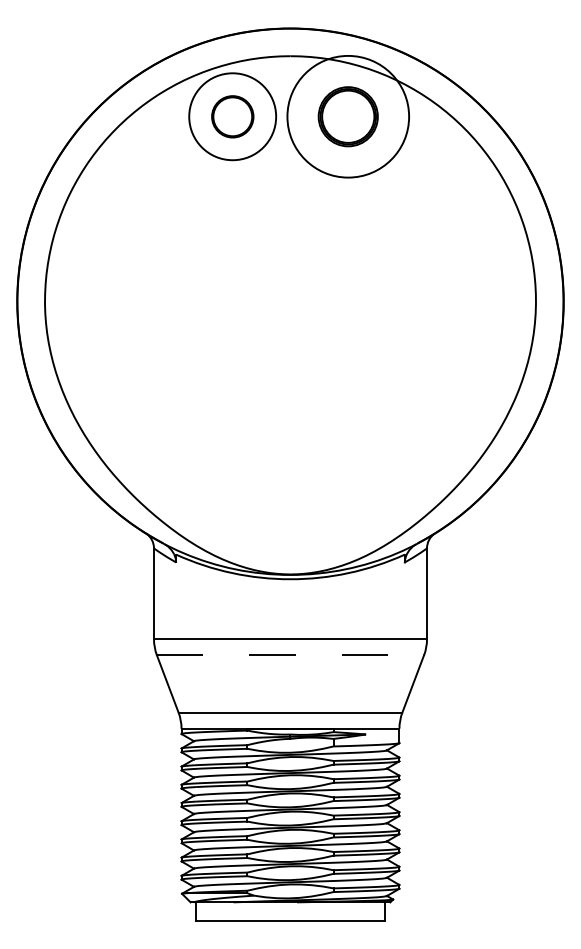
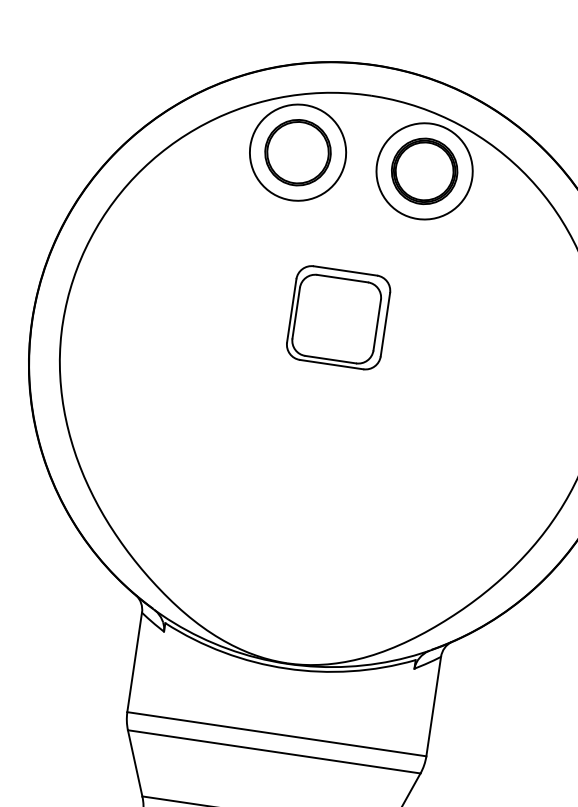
part: (232, 116) -> (297, 152), size x1.43
circle: (347, 116) -> (423, 170), size x0.71
part: (290, 258) -> (338, 317), added
line: (290, 655) -> (274, 752), dashed -> solid

